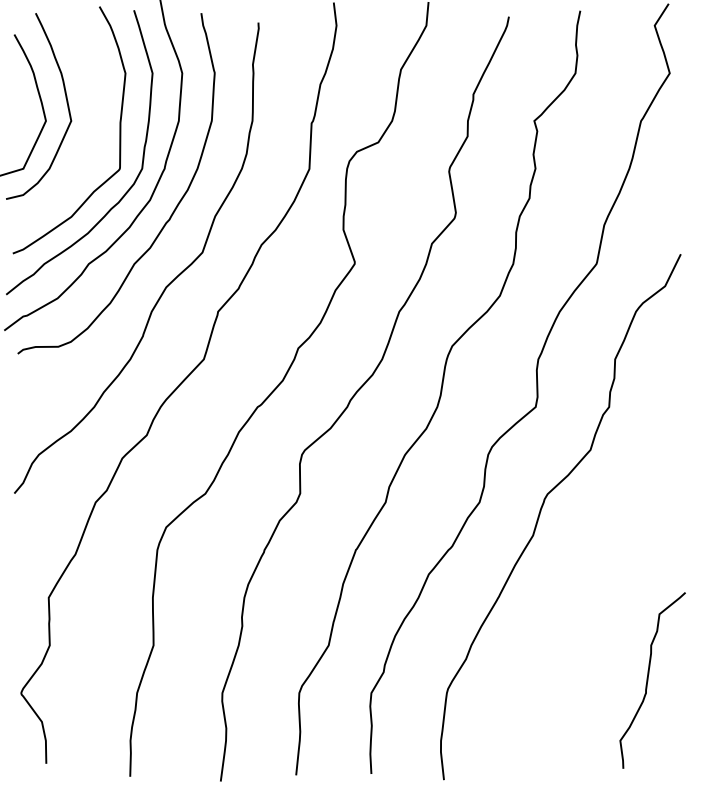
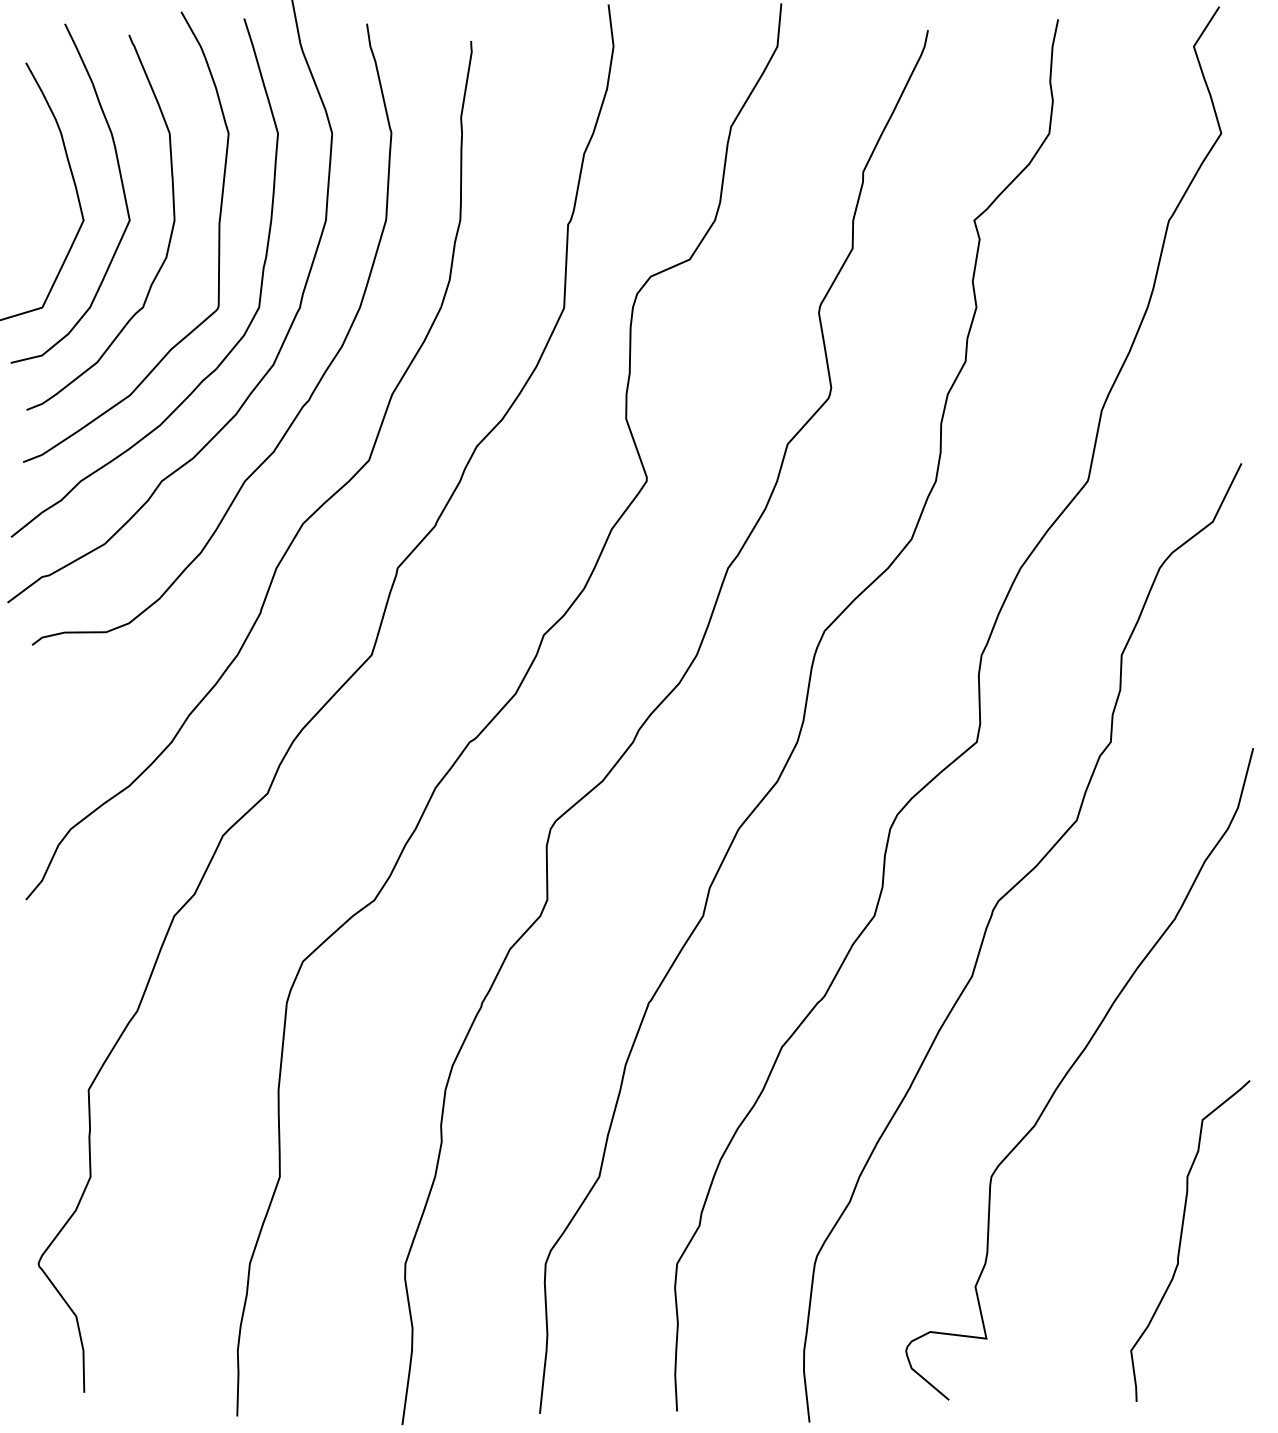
curve: (92, 130) -> (168, 237), added
curve: (587, 587) -> (1071, 1071), added

